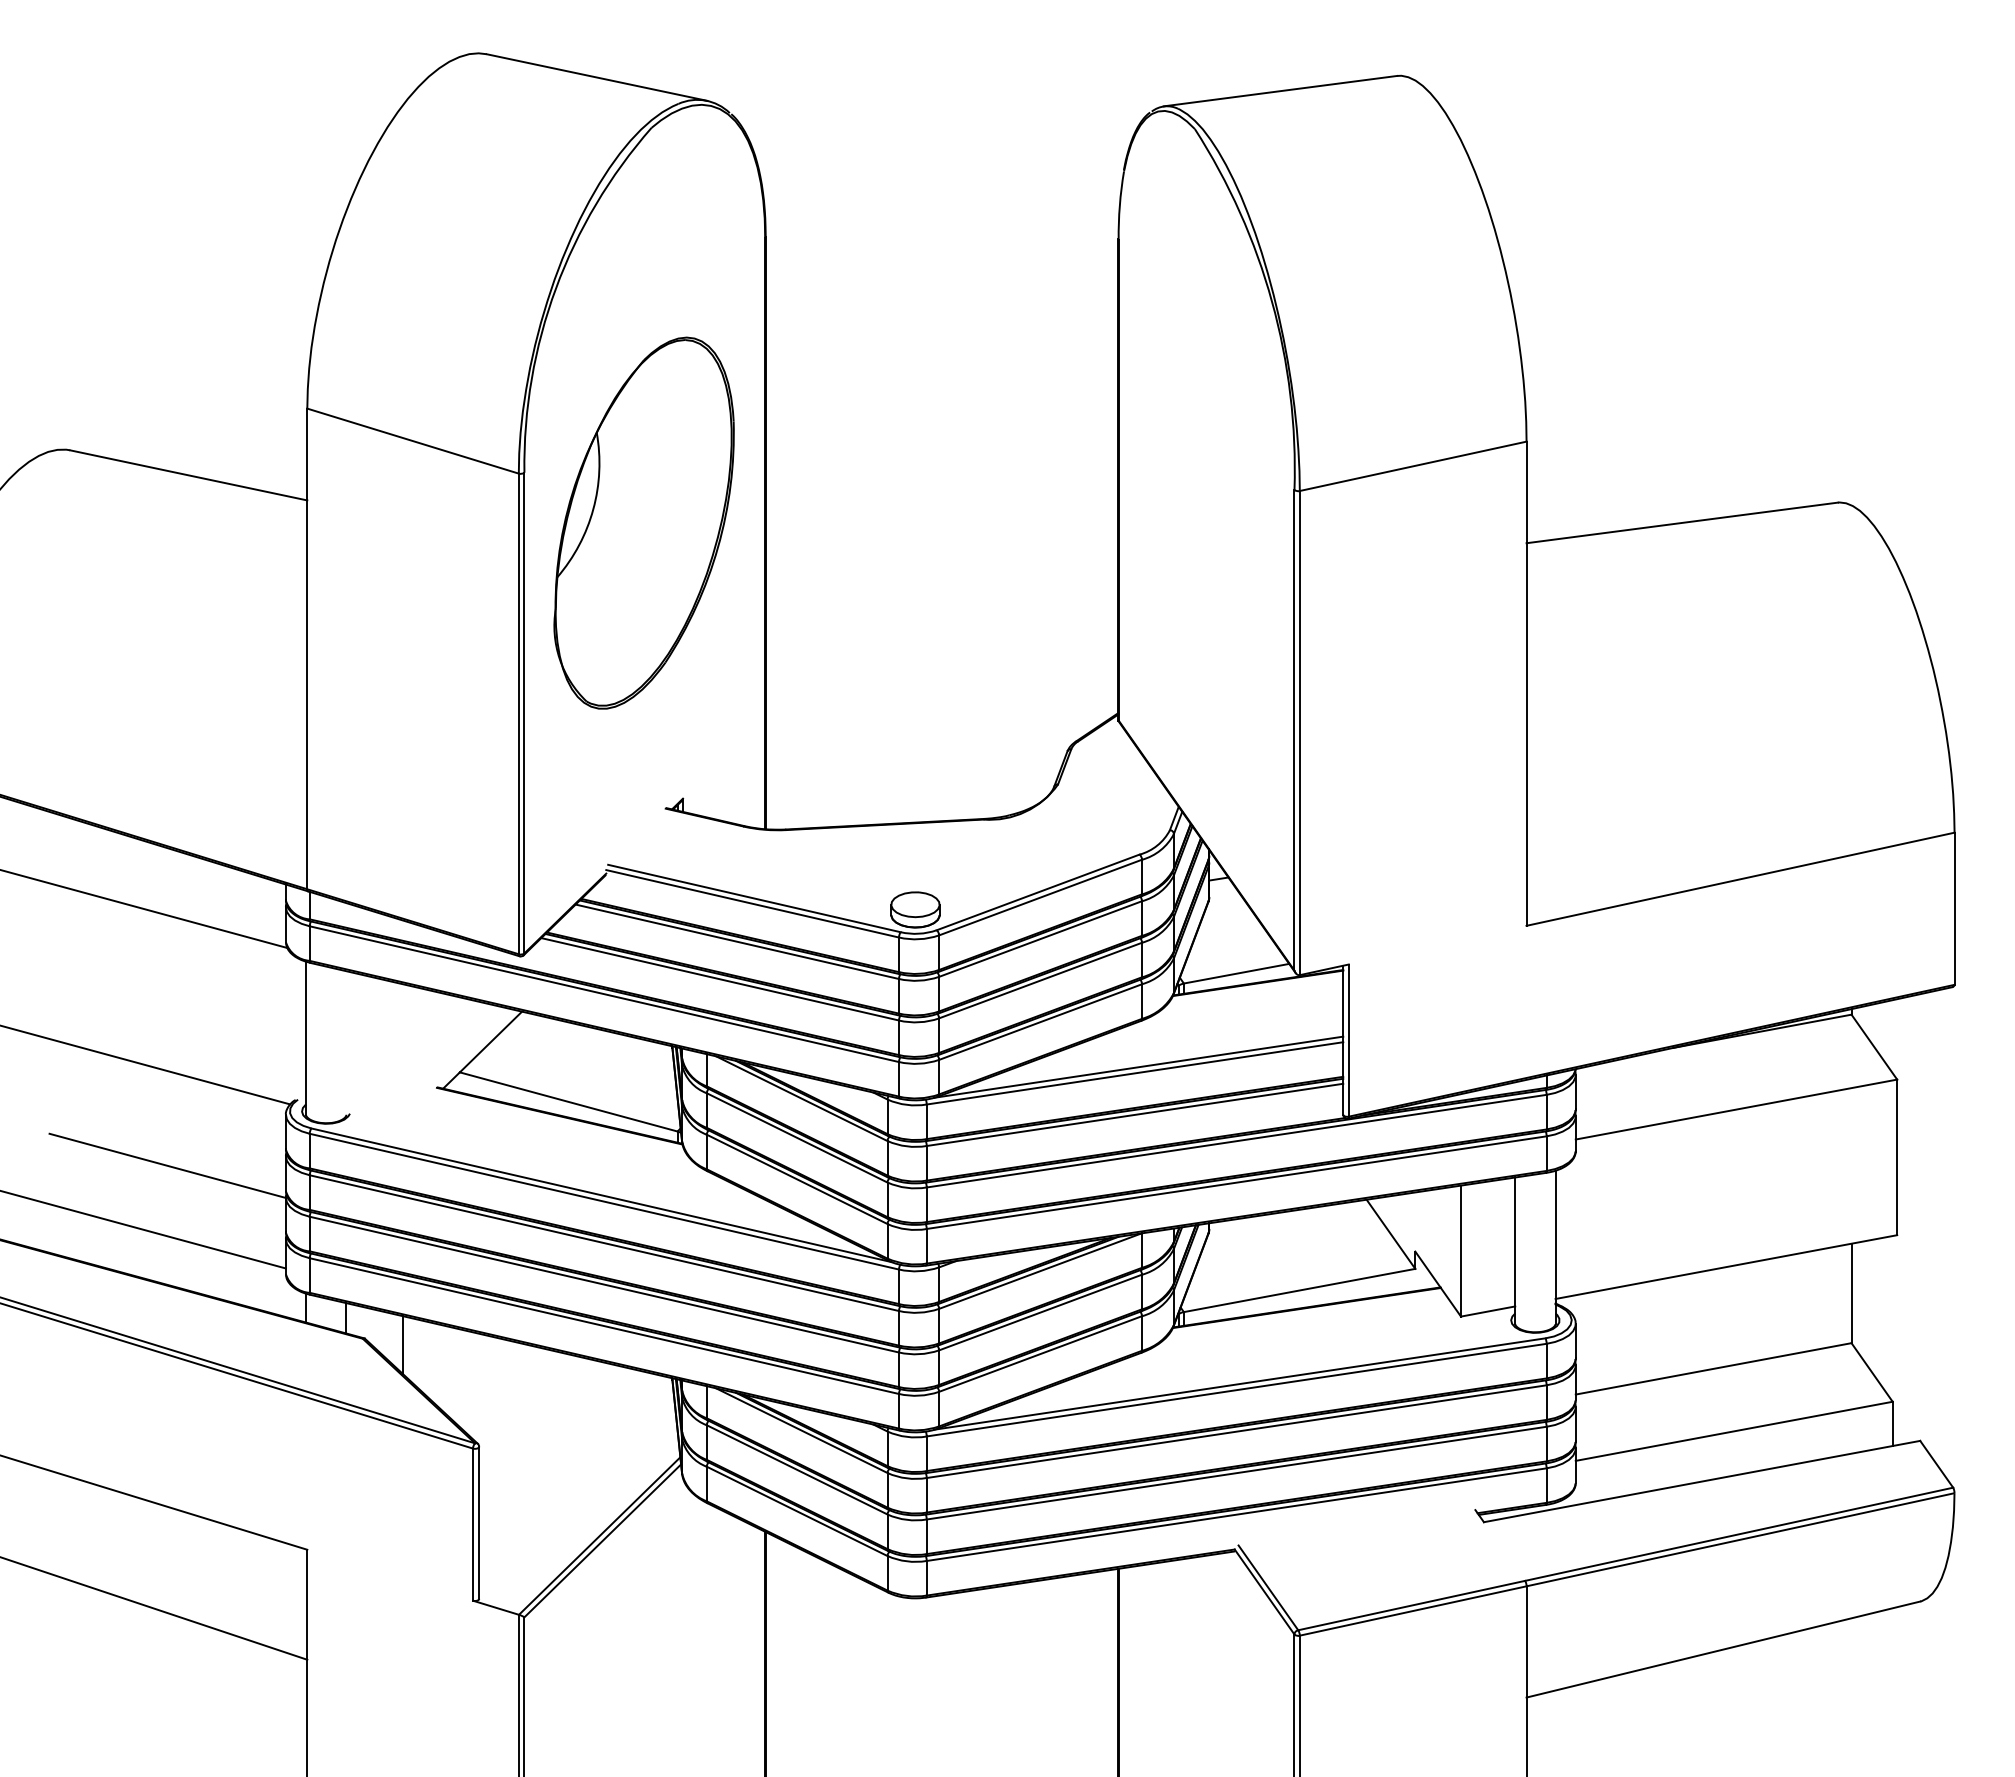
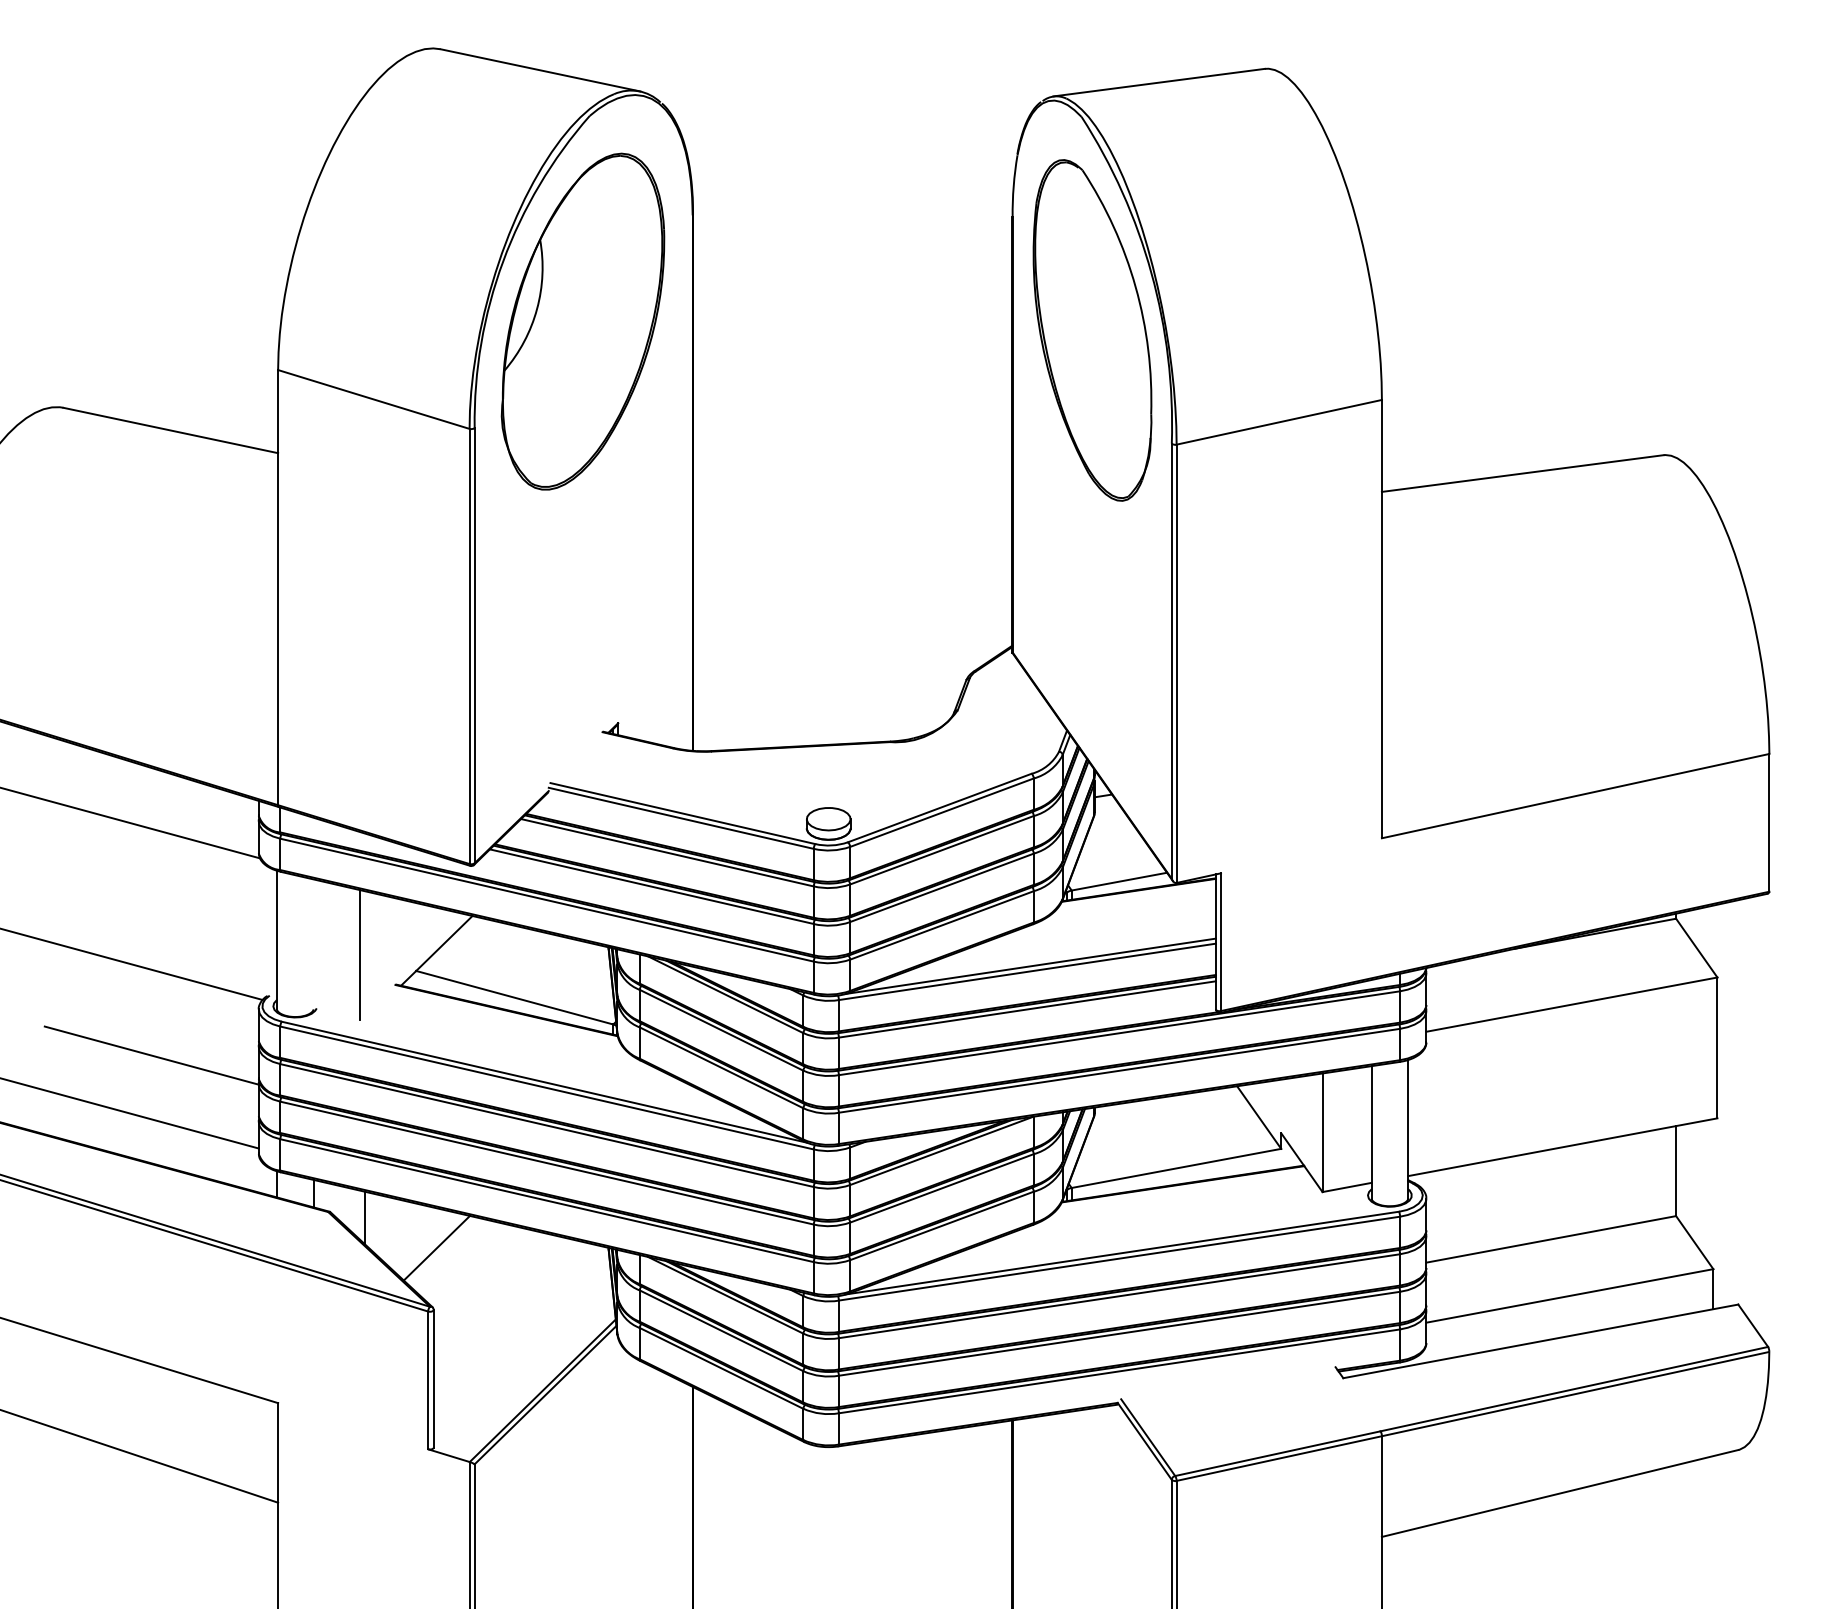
part: (1206, 364) -> (1092, 330), added
part: (643, 522) -> (582, 321), moved
line: (397, 1054) -> (359, 954), added
line: (482, 1378) -> (436, 1248), added

